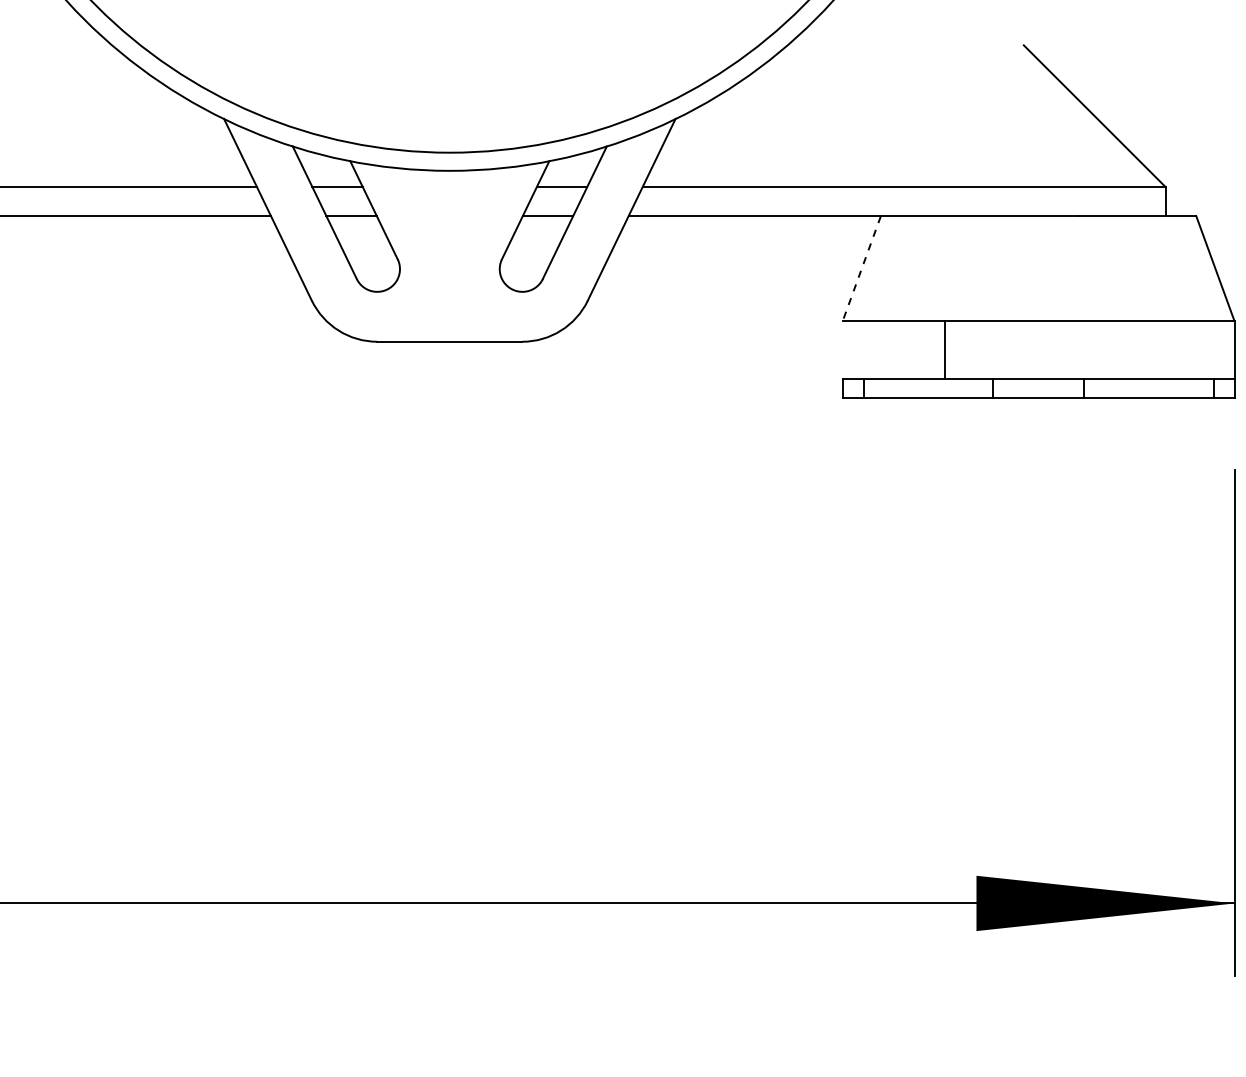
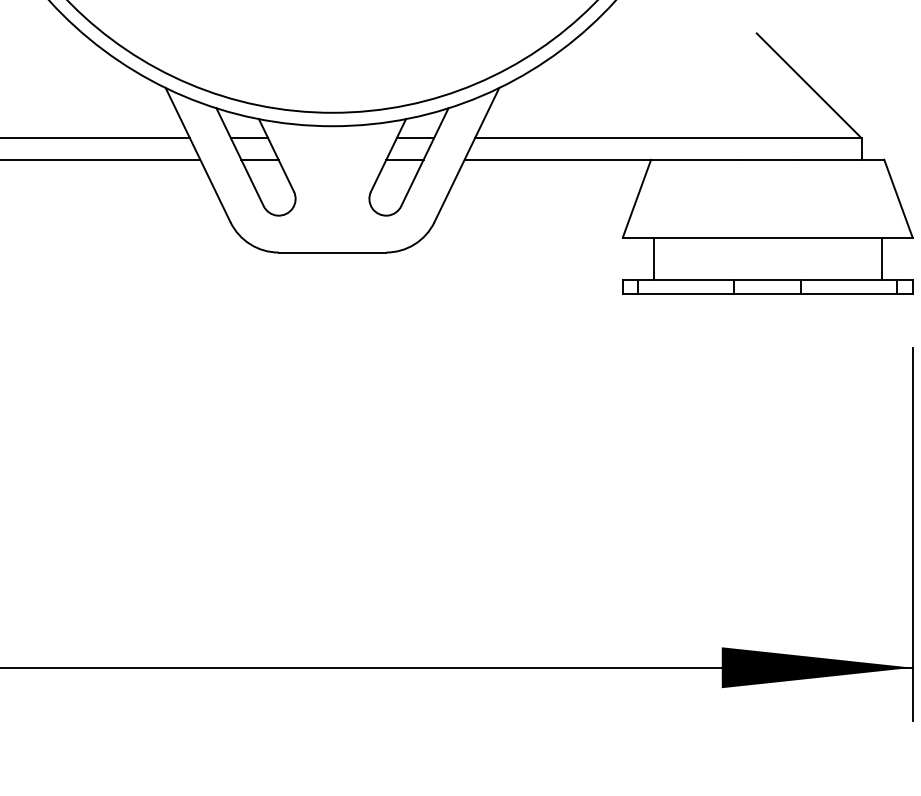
line: (861, 269) -> (636, 199), dashed -> solid
line: (945, 350) -> (653, 259), moved
line: (1234, 350) -> (881, 259), moved

